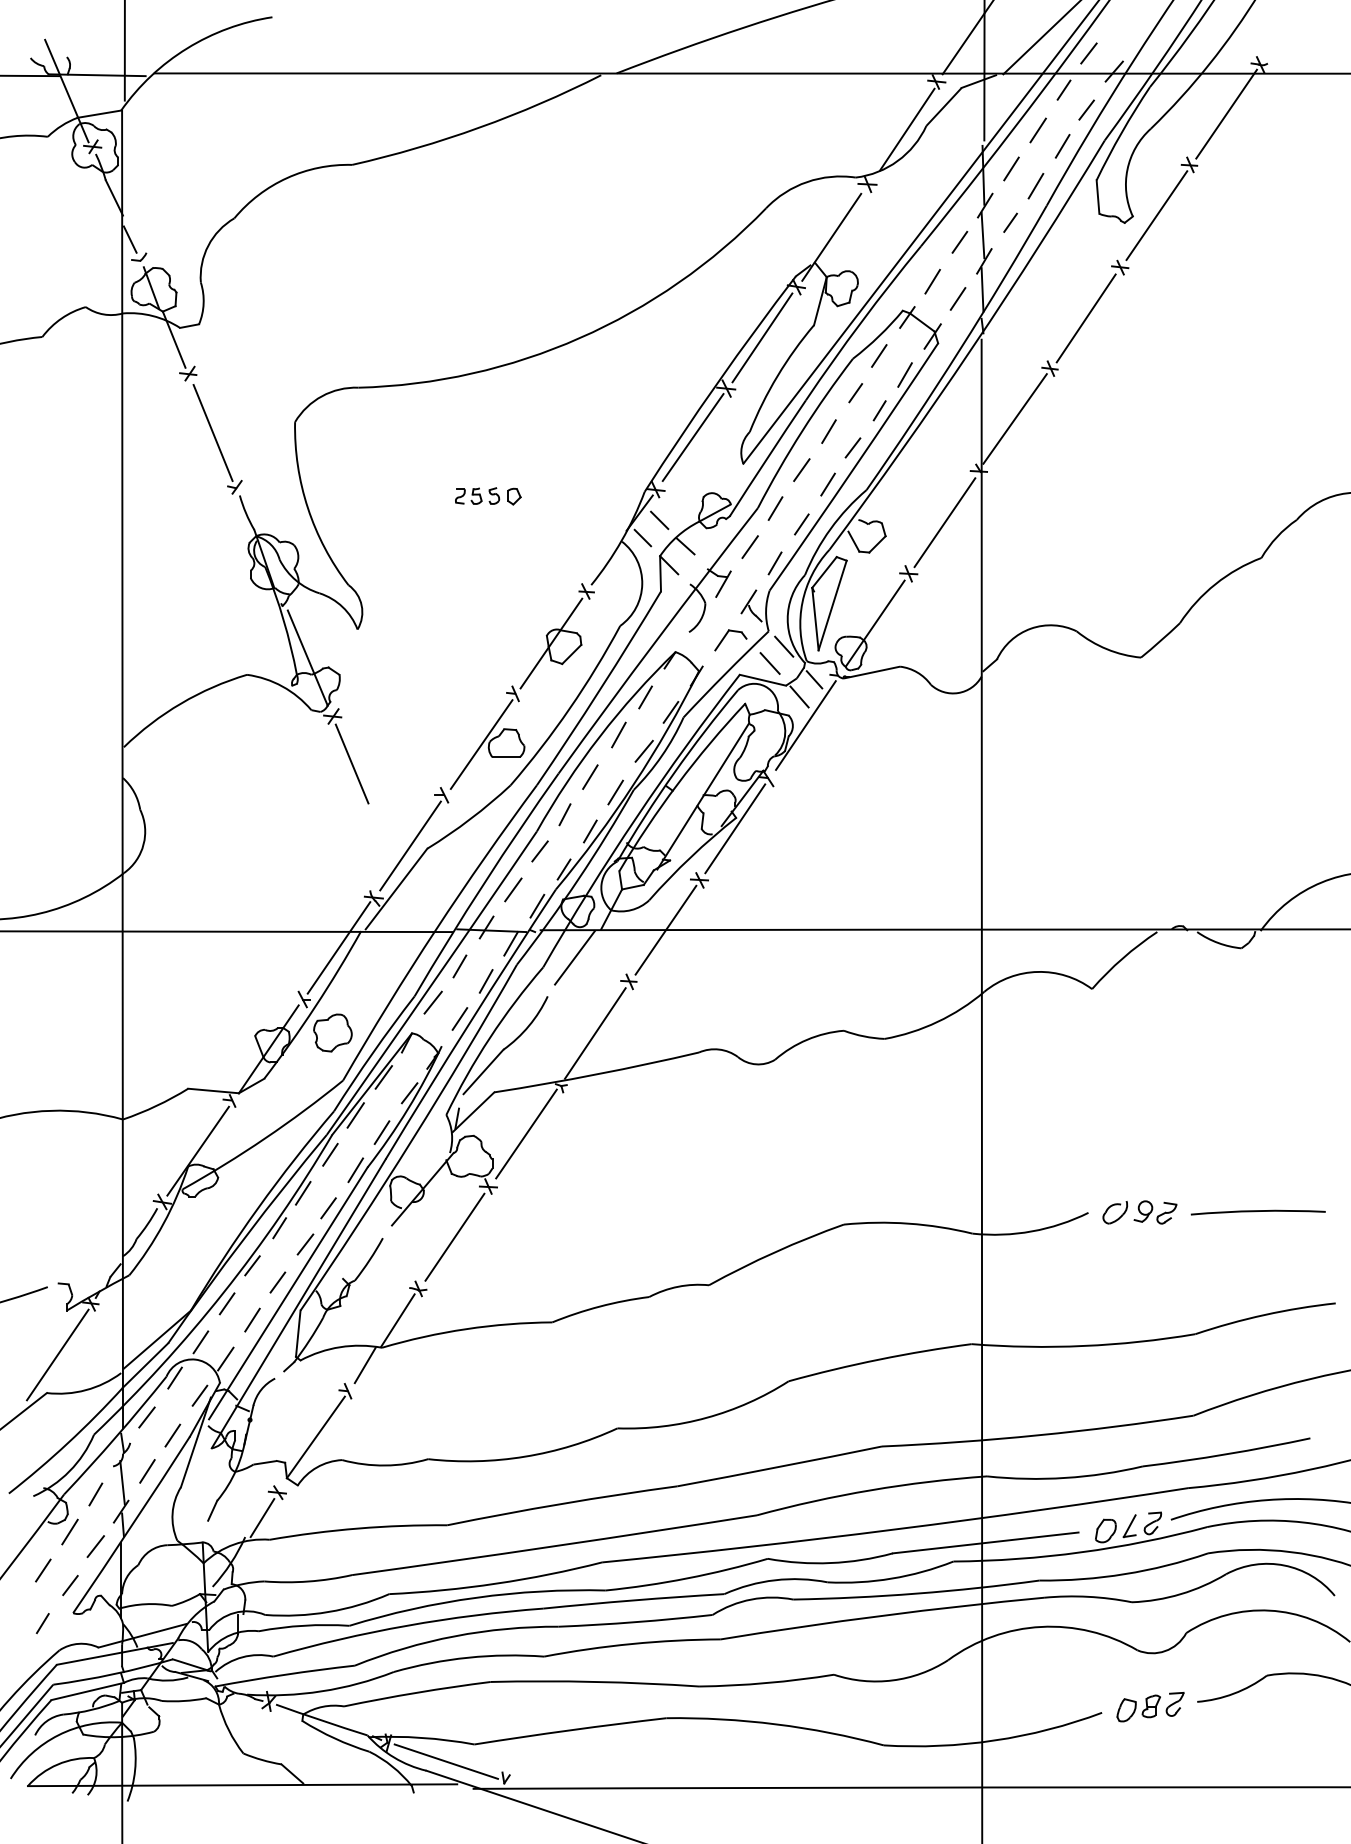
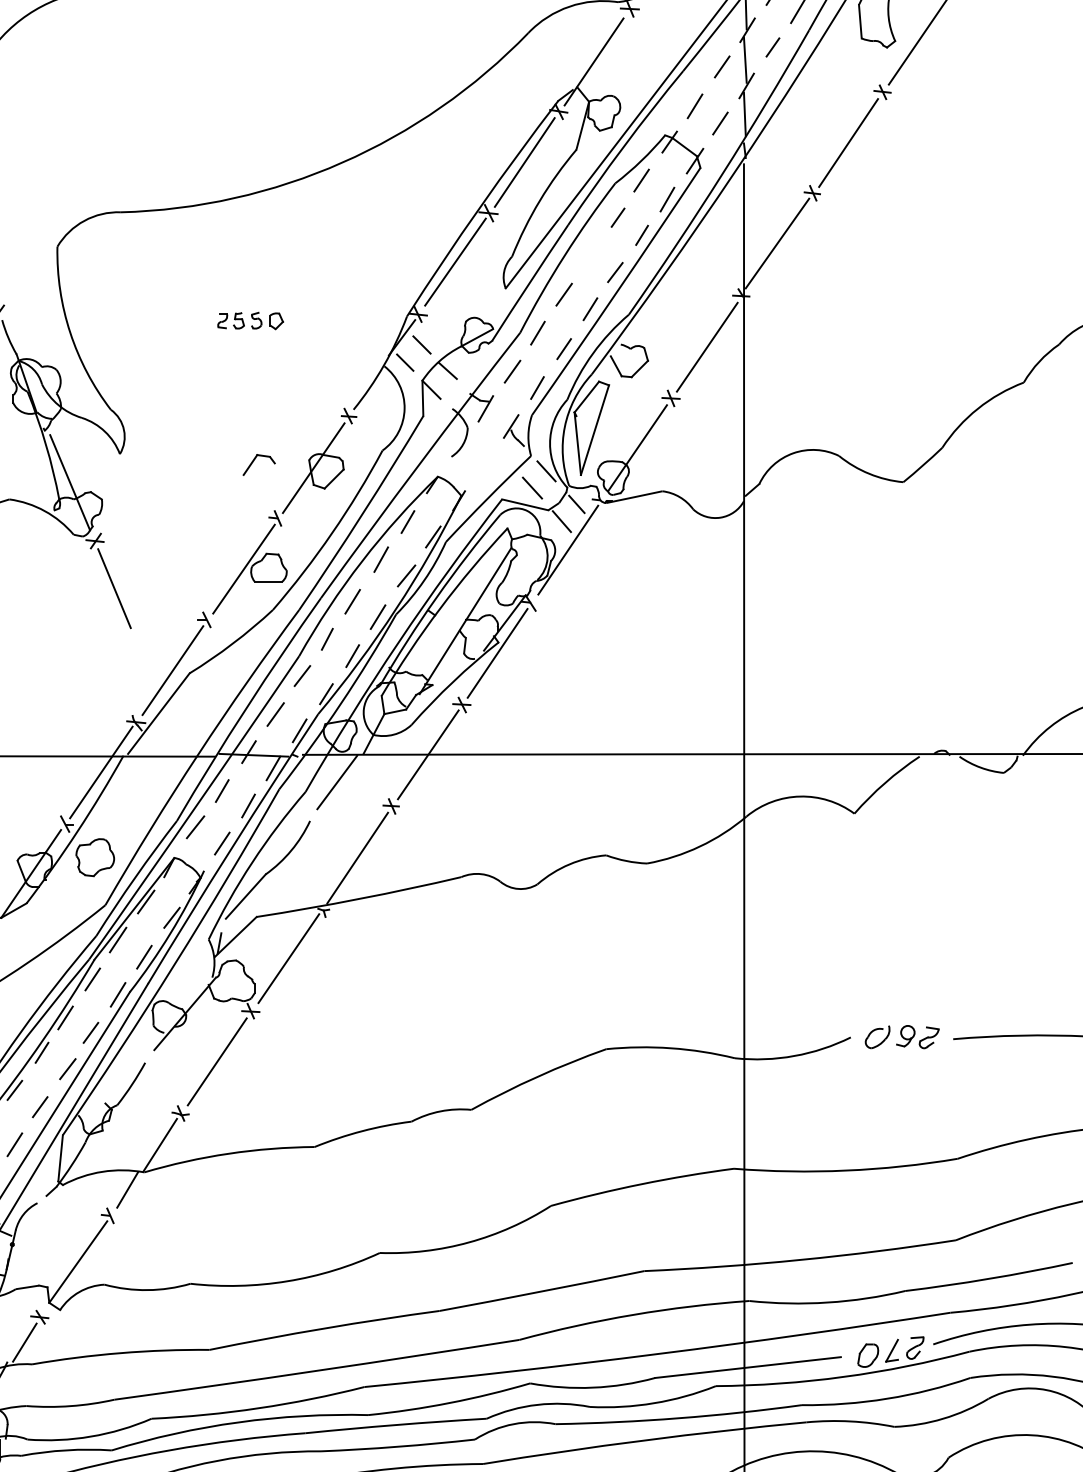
line: (828, 431) -> (590, 256), removed
part: (730, 640) -> (258, 465), moved

